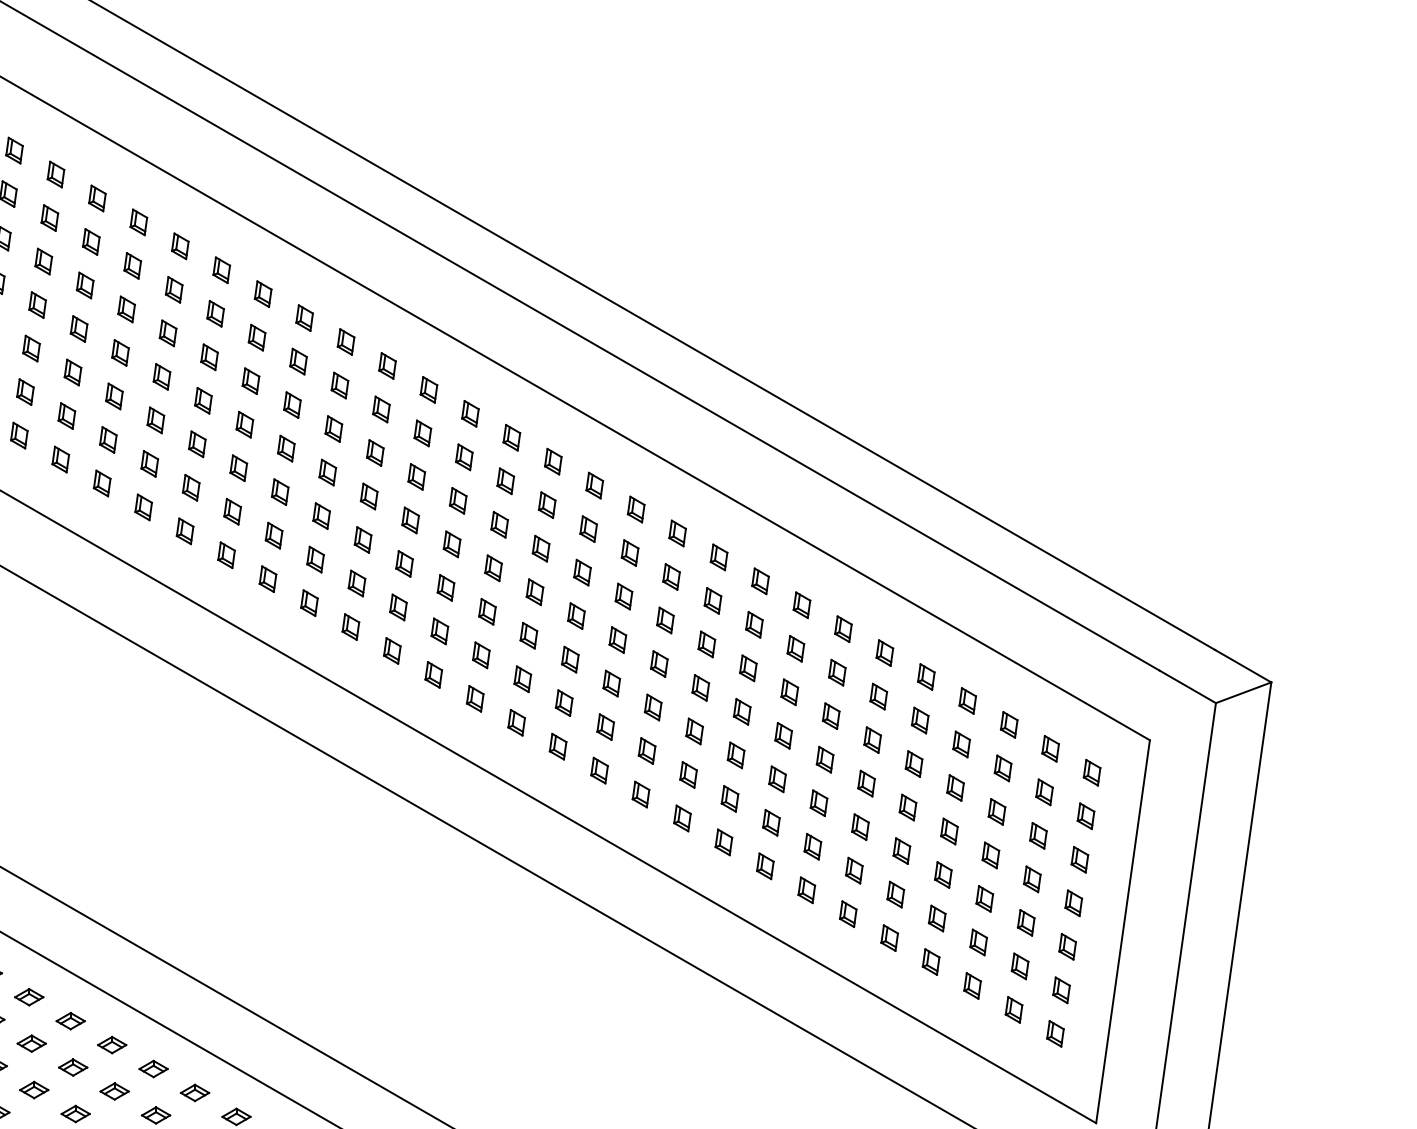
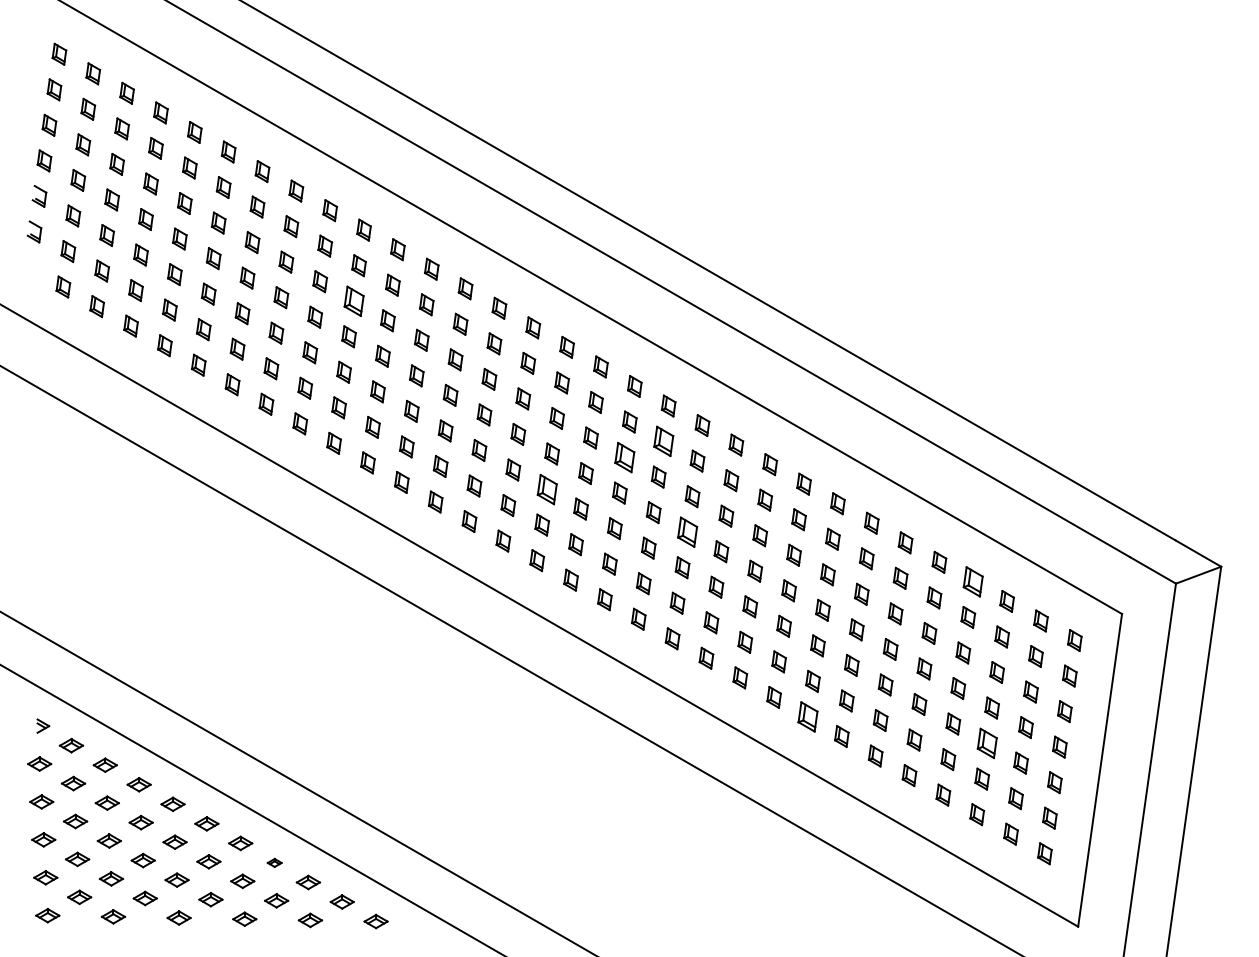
part: (208, 356) -> (353, 300), size x1.4
part: (588, 529) -> (663, 441), size x1.4
part: (540, 548) -> (624, 457), size x1.4
part: (445, 587) -> (546, 489), size x1.4
part: (617, 639) -> (687, 531), size x1.4
part: (968, 700) -> (973, 581), size x1.4
part: (764, 865) -> (807, 716), size x1.4
part: (983, 898) -> (986, 743), size x1.4
part: (112, 1044) -> (274, 862), size x0.6

